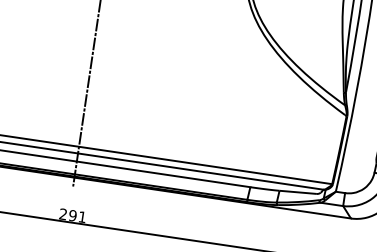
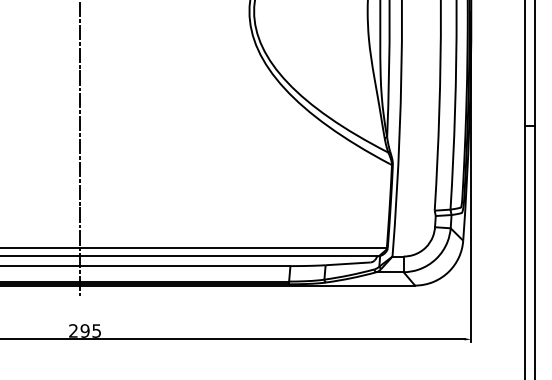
text: (82, 216) -> (96, 330), 291 -> 295

